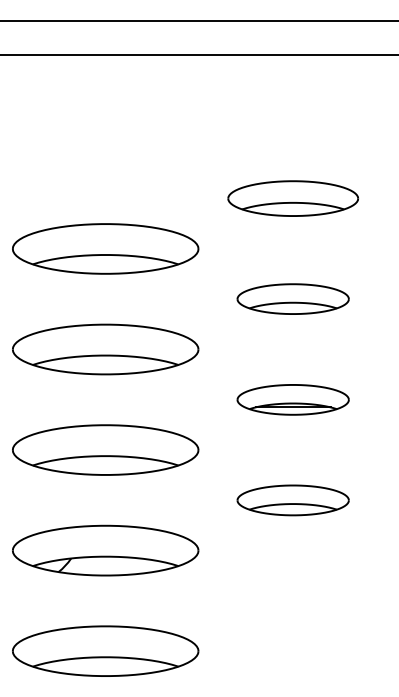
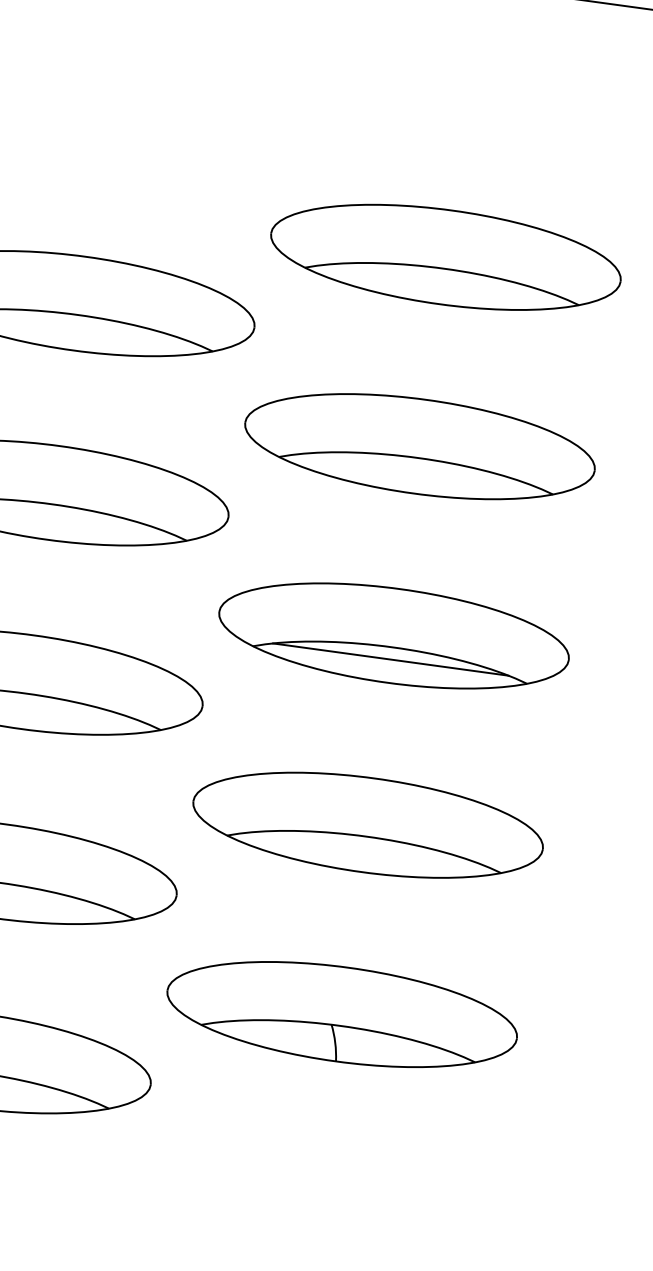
part: (292, 198) -> (444, 256), size x1.43
part: (292, 298) -> (418, 445), size x1.67
part: (292, 399) -> (392, 635), size x1.67
part: (292, 500) -> (366, 825), size x1.67
part: (292, 600) -> (340, 1013), added

